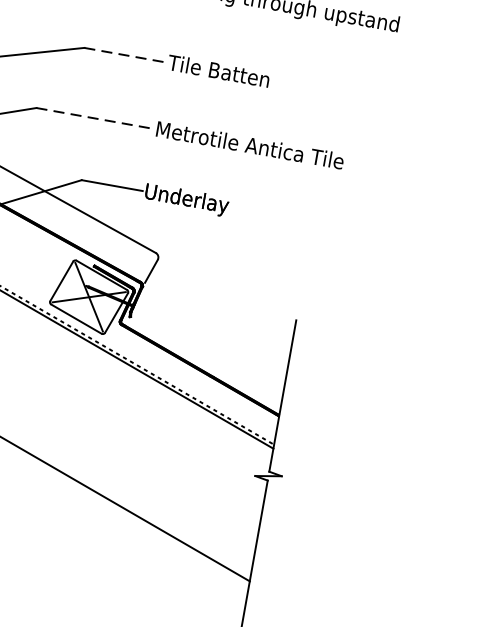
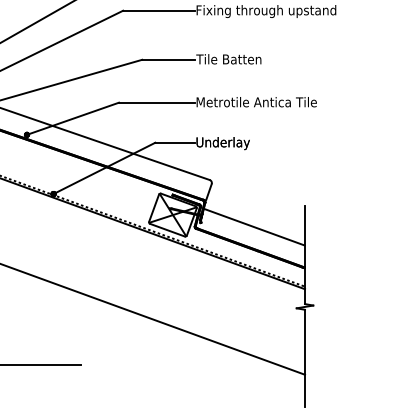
line: (125, 54) -> (168, 59), dashed -> solid
line: (94, 118) -> (156, 102), dashed -> solid
line: (212, 338) -> (254, 227), added

